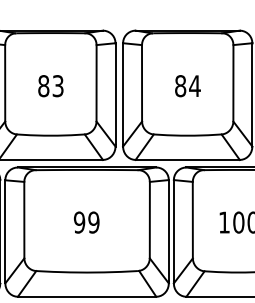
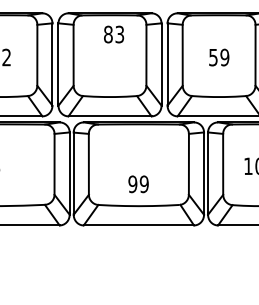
text: (51, 86) -> (114, 34), moved
text: (188, 86) -> (219, 57), 84 -> 59
text: (86, 222) -> (138, 184), moved

